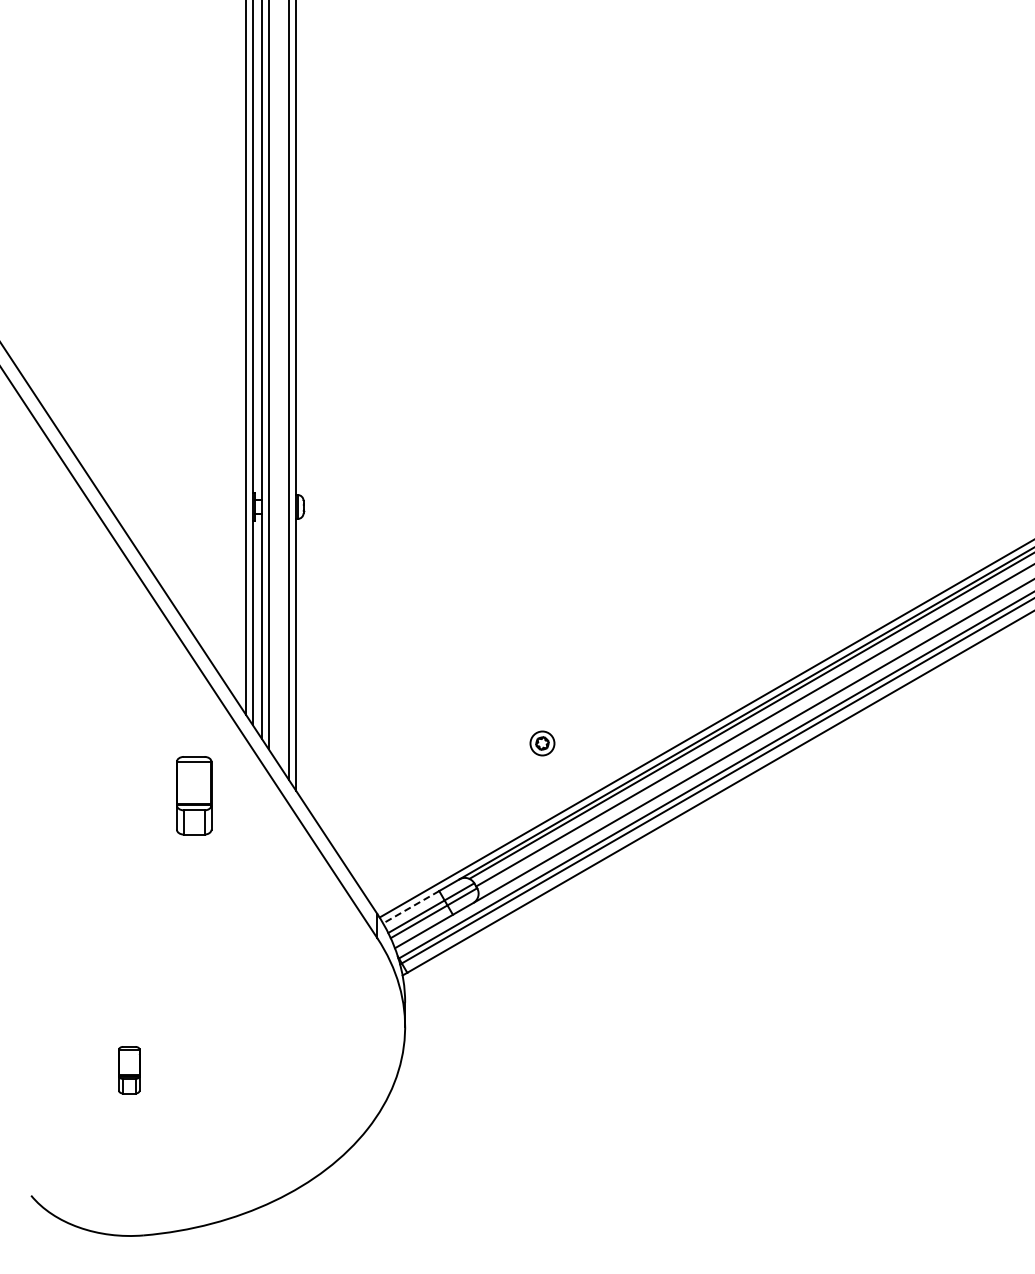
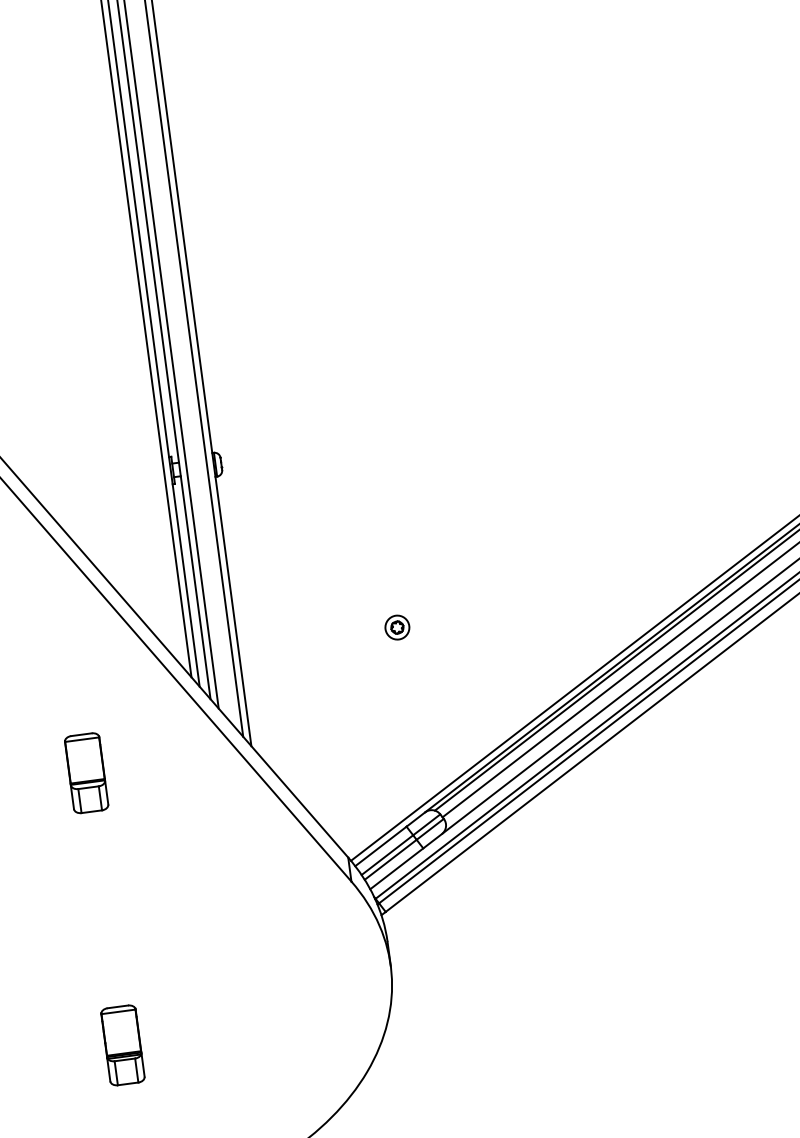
part: (542, 743) -> (397, 627), moved
part: (194, 795) -> (86, 772), moved
line: (410, 907) -> (380, 846), dashed -> solid
part: (129, 1069) -> (123, 1044), size x1.67

